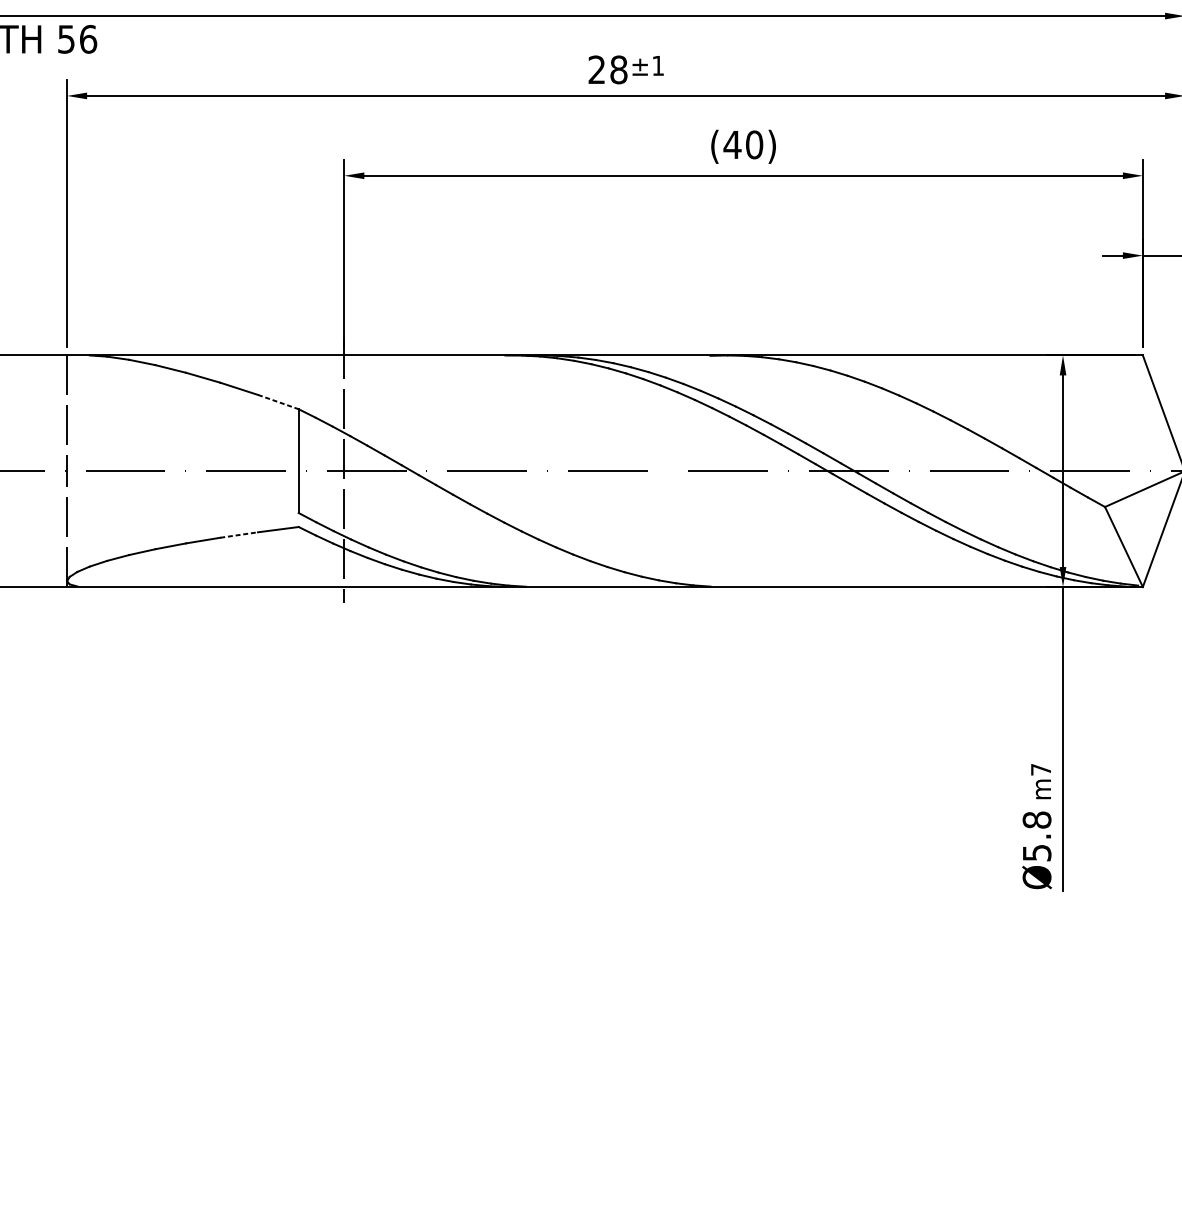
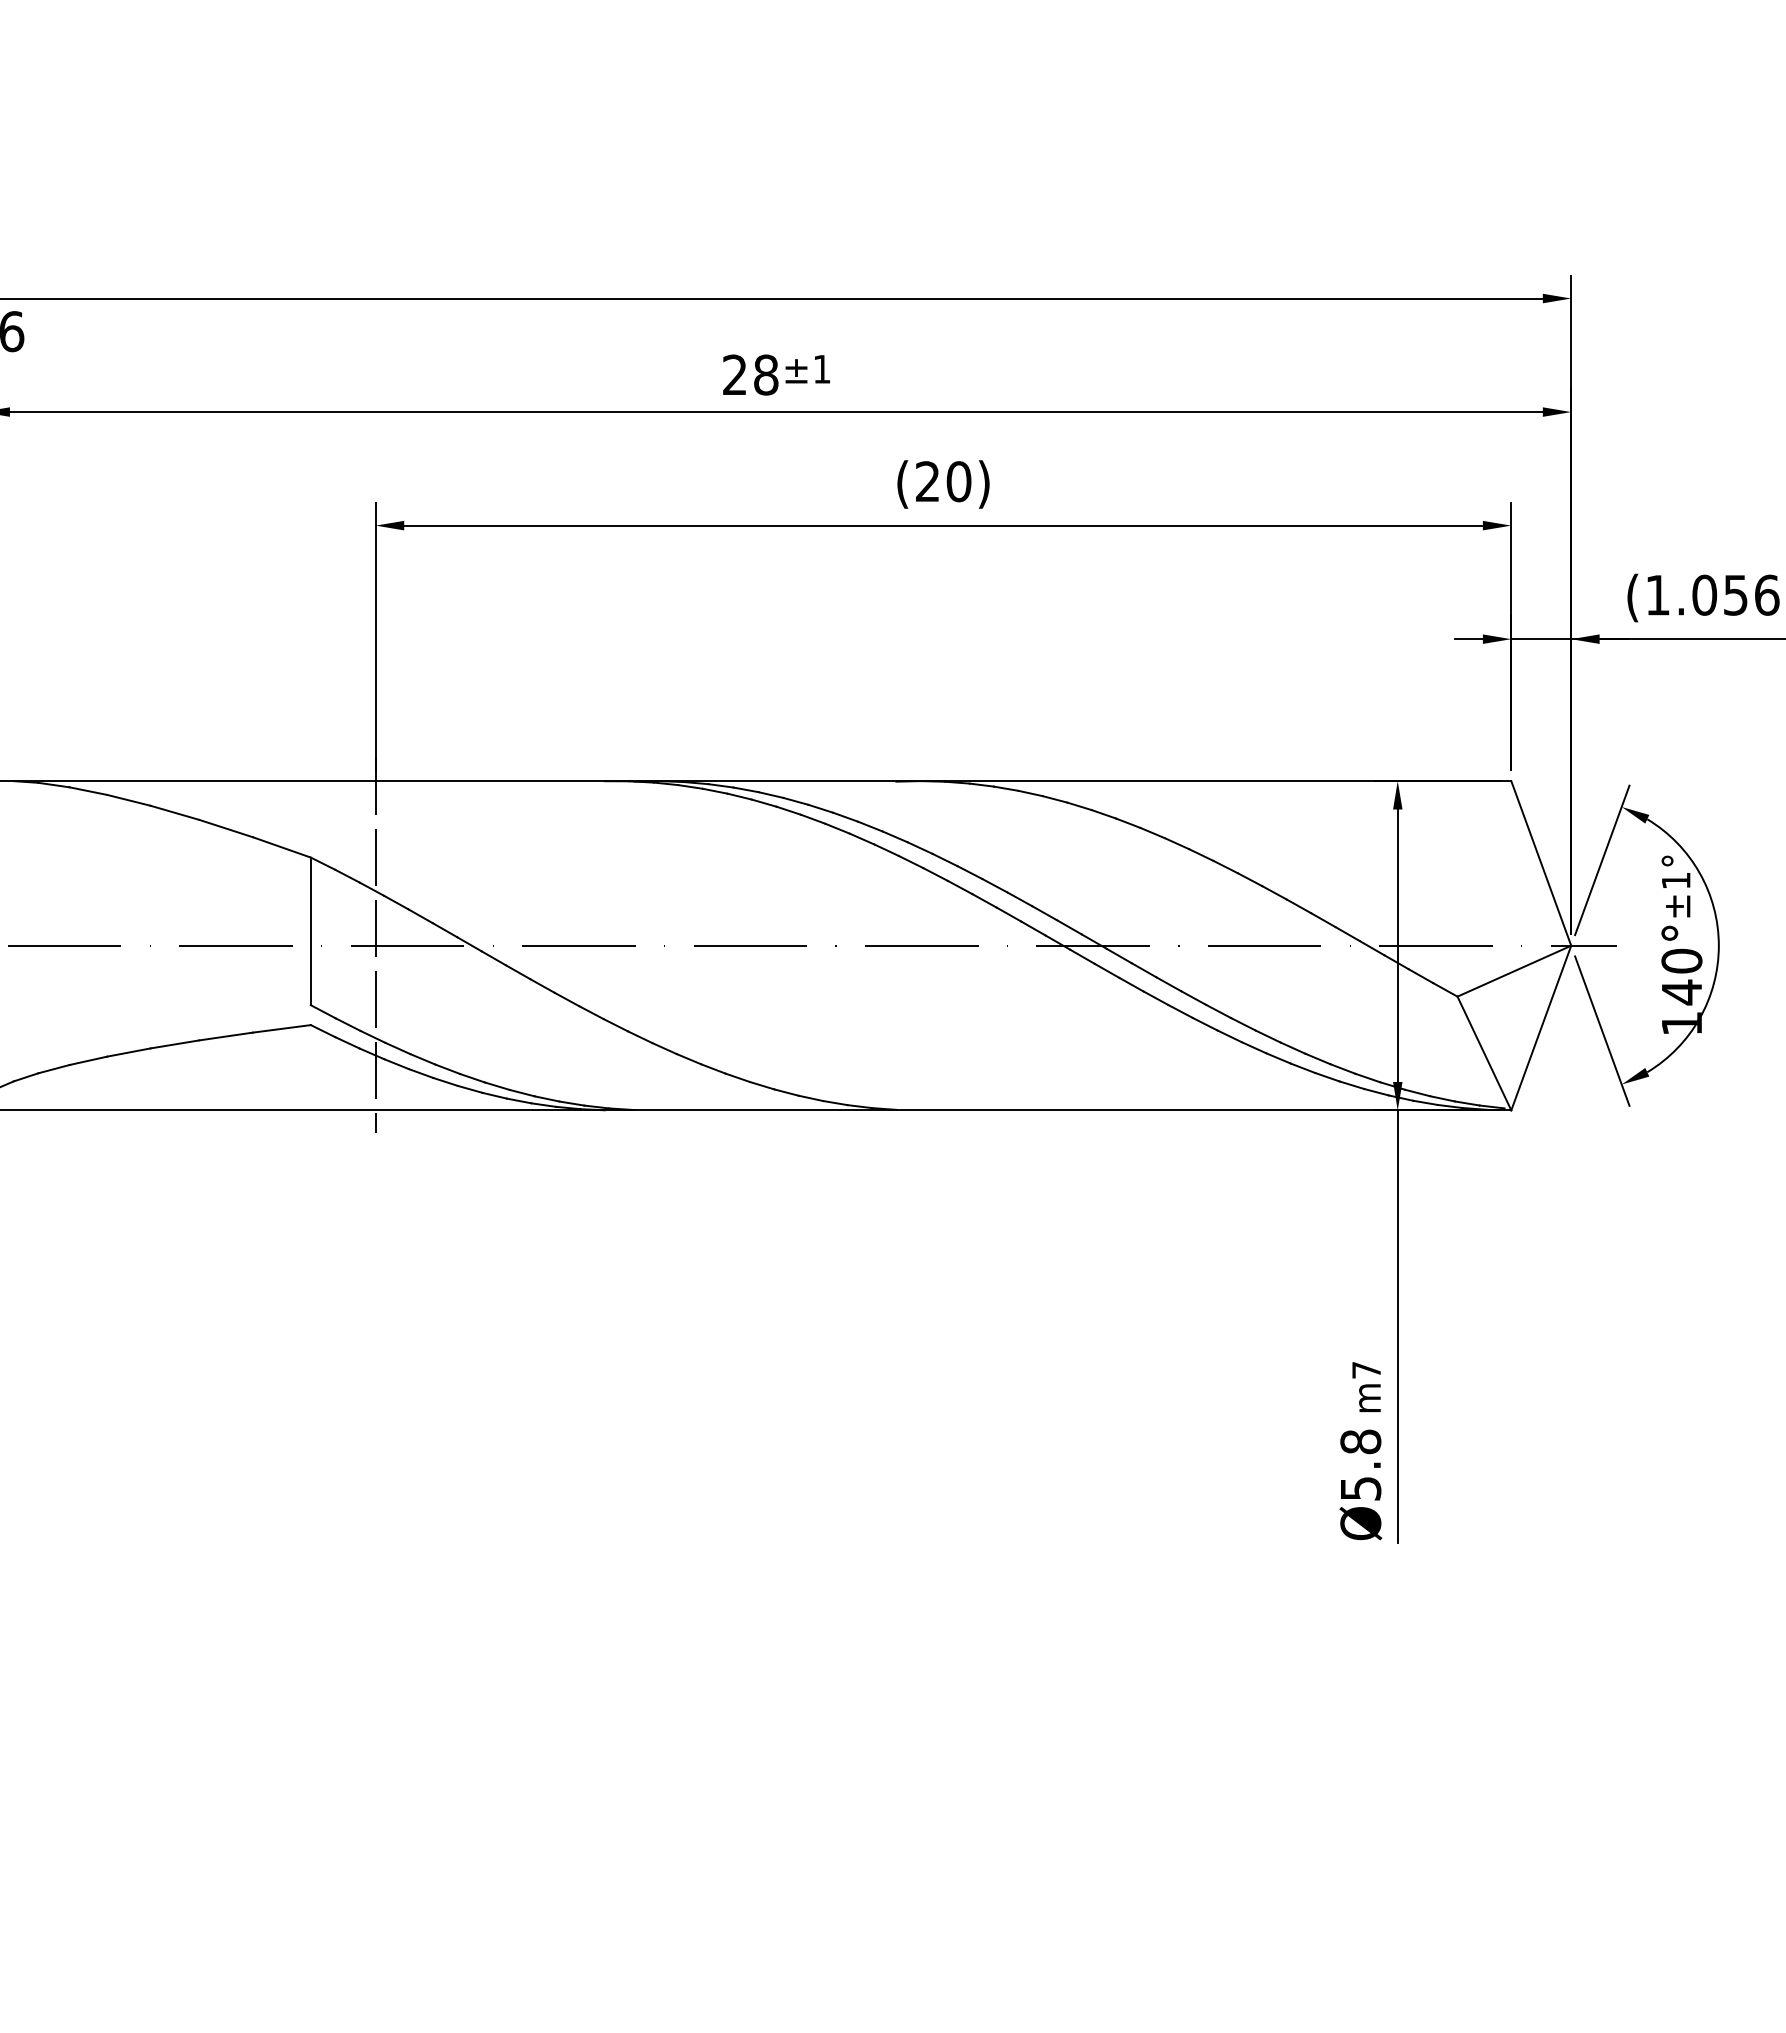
text: (732, 144) -> (927, 481), (40) -> (20)
line: (278, 402) -> (281, 847), dashed -> solid
line: (239, 535) -> (226, 1036), dashed -> solid

